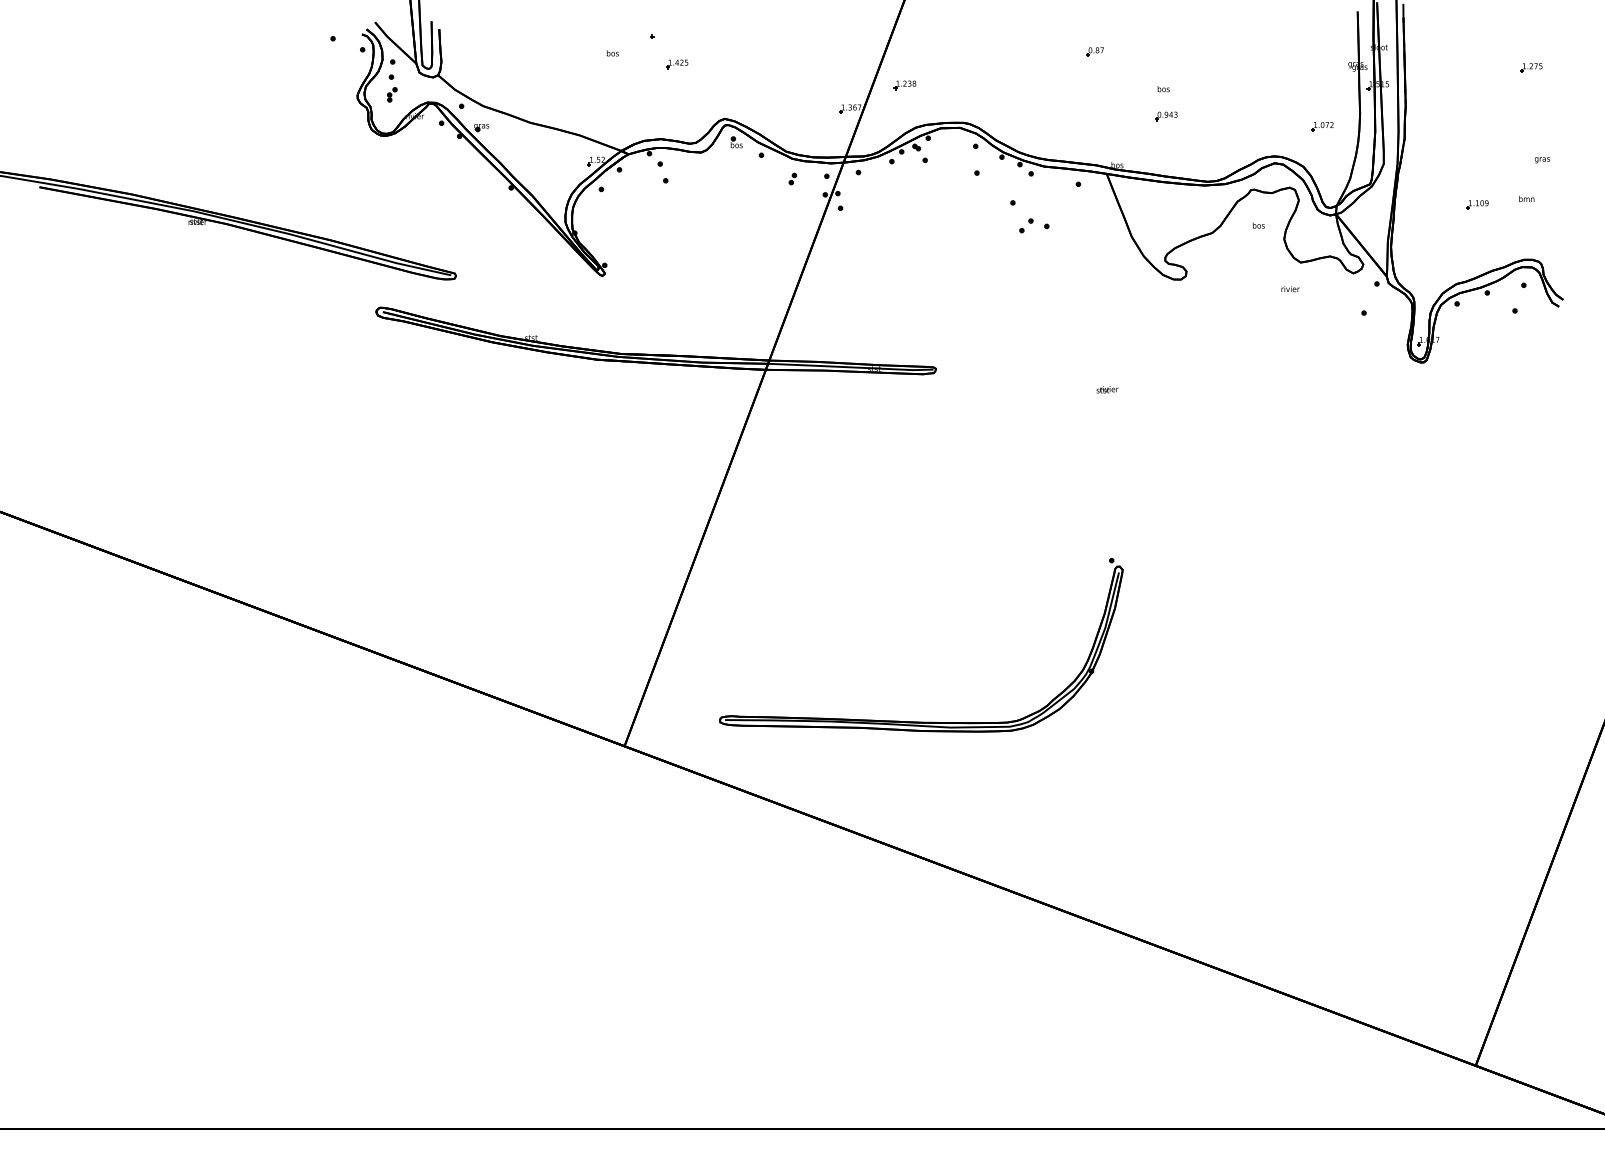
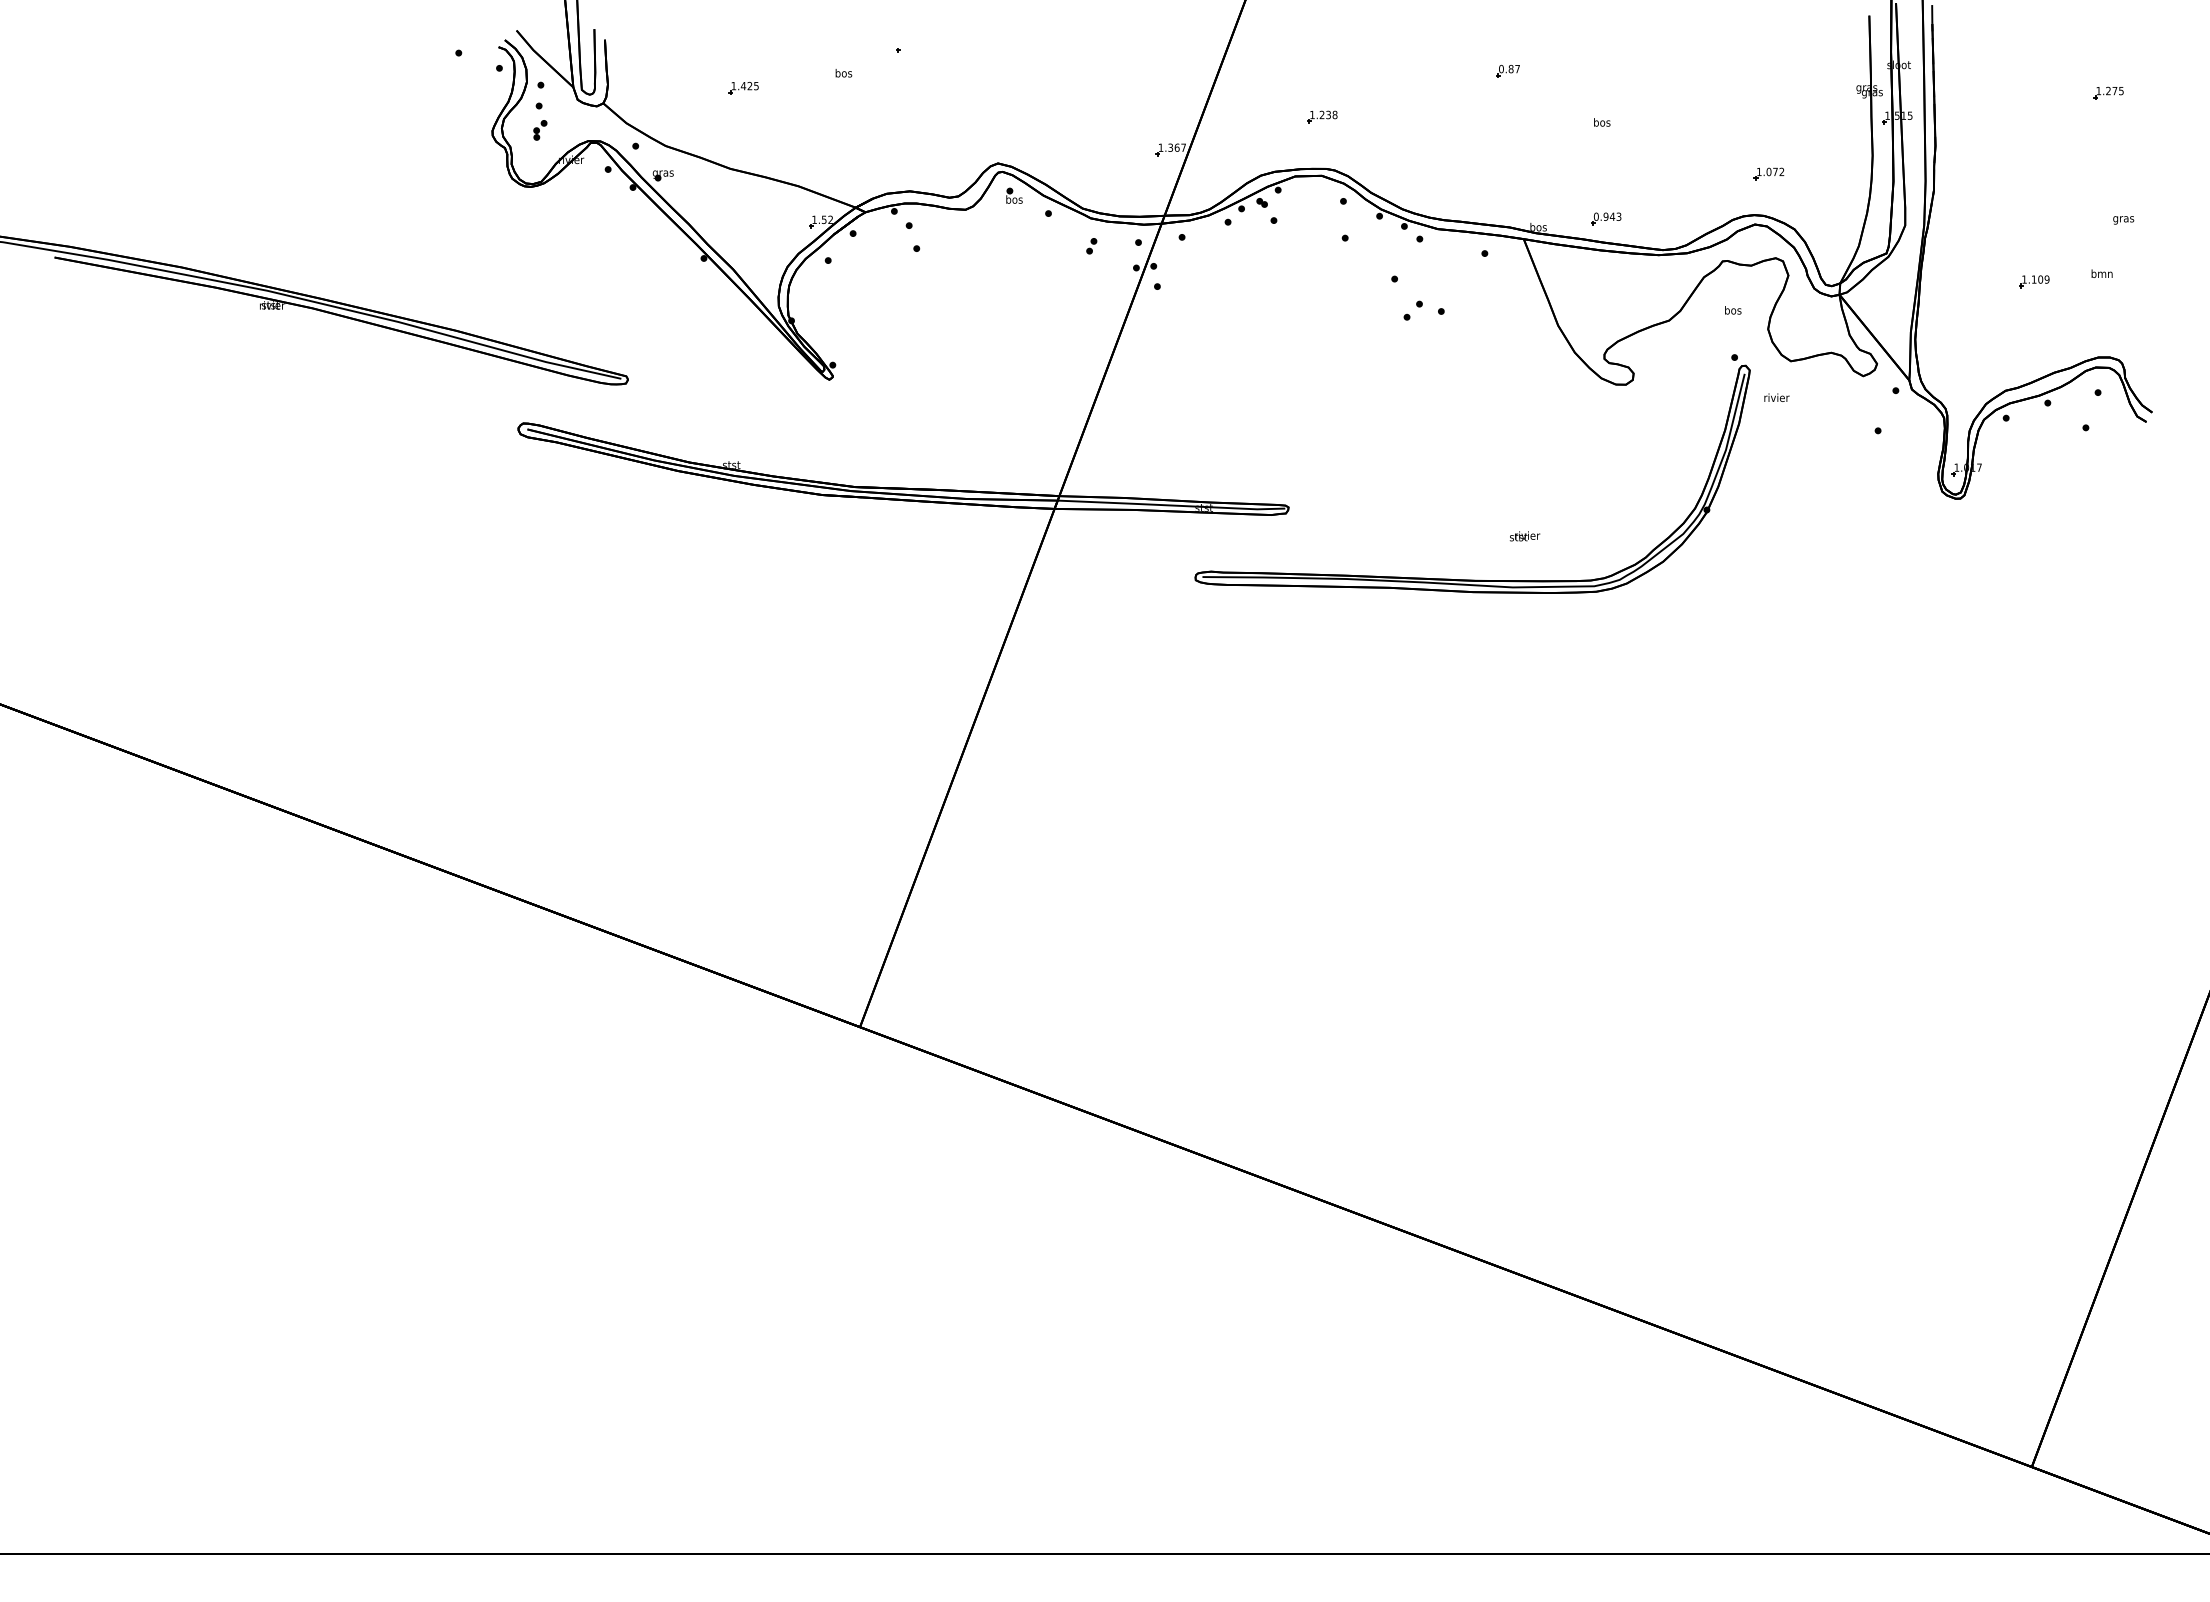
part: (677, 63) -> (743, 87), moved
part: (905, 84) -> (1322, 116), moved
part: (1166, 116) -> (1606, 218), moved
part: (1322, 126) -> (1768, 173), moved
part: (921, 721) -> (1472, 579), moved

